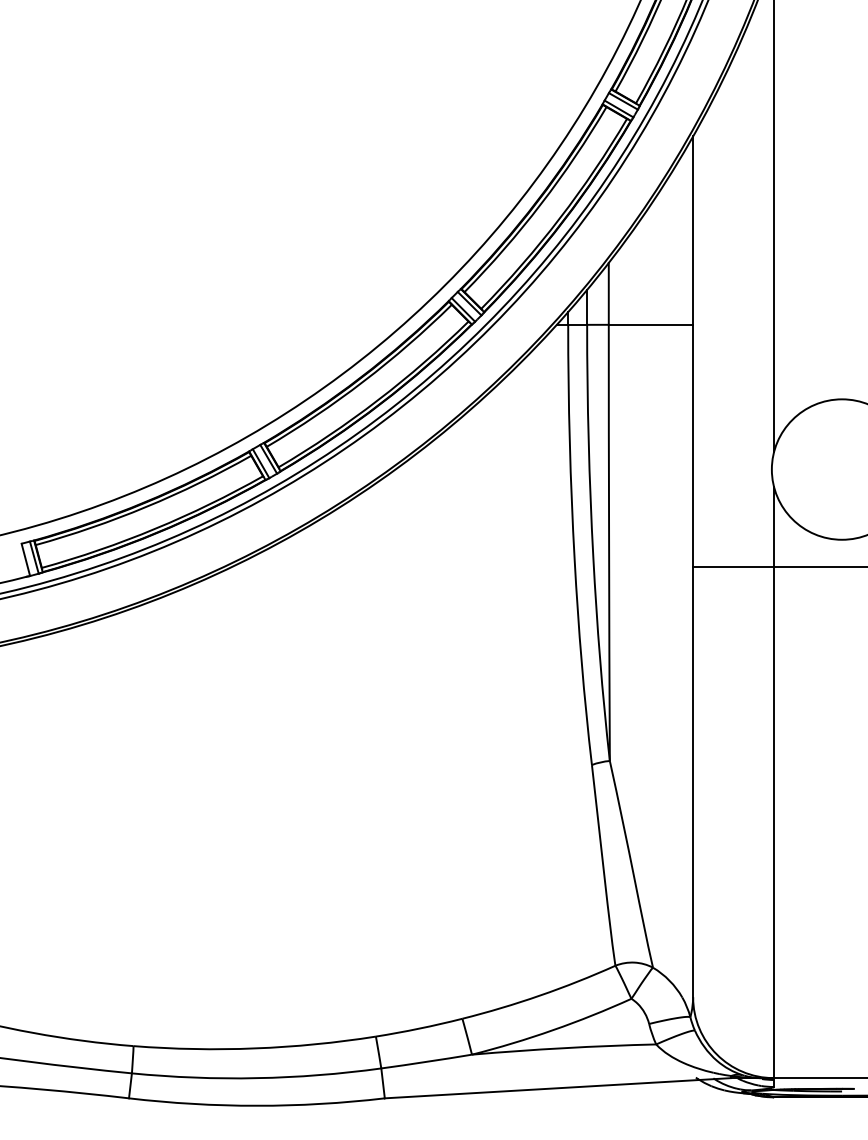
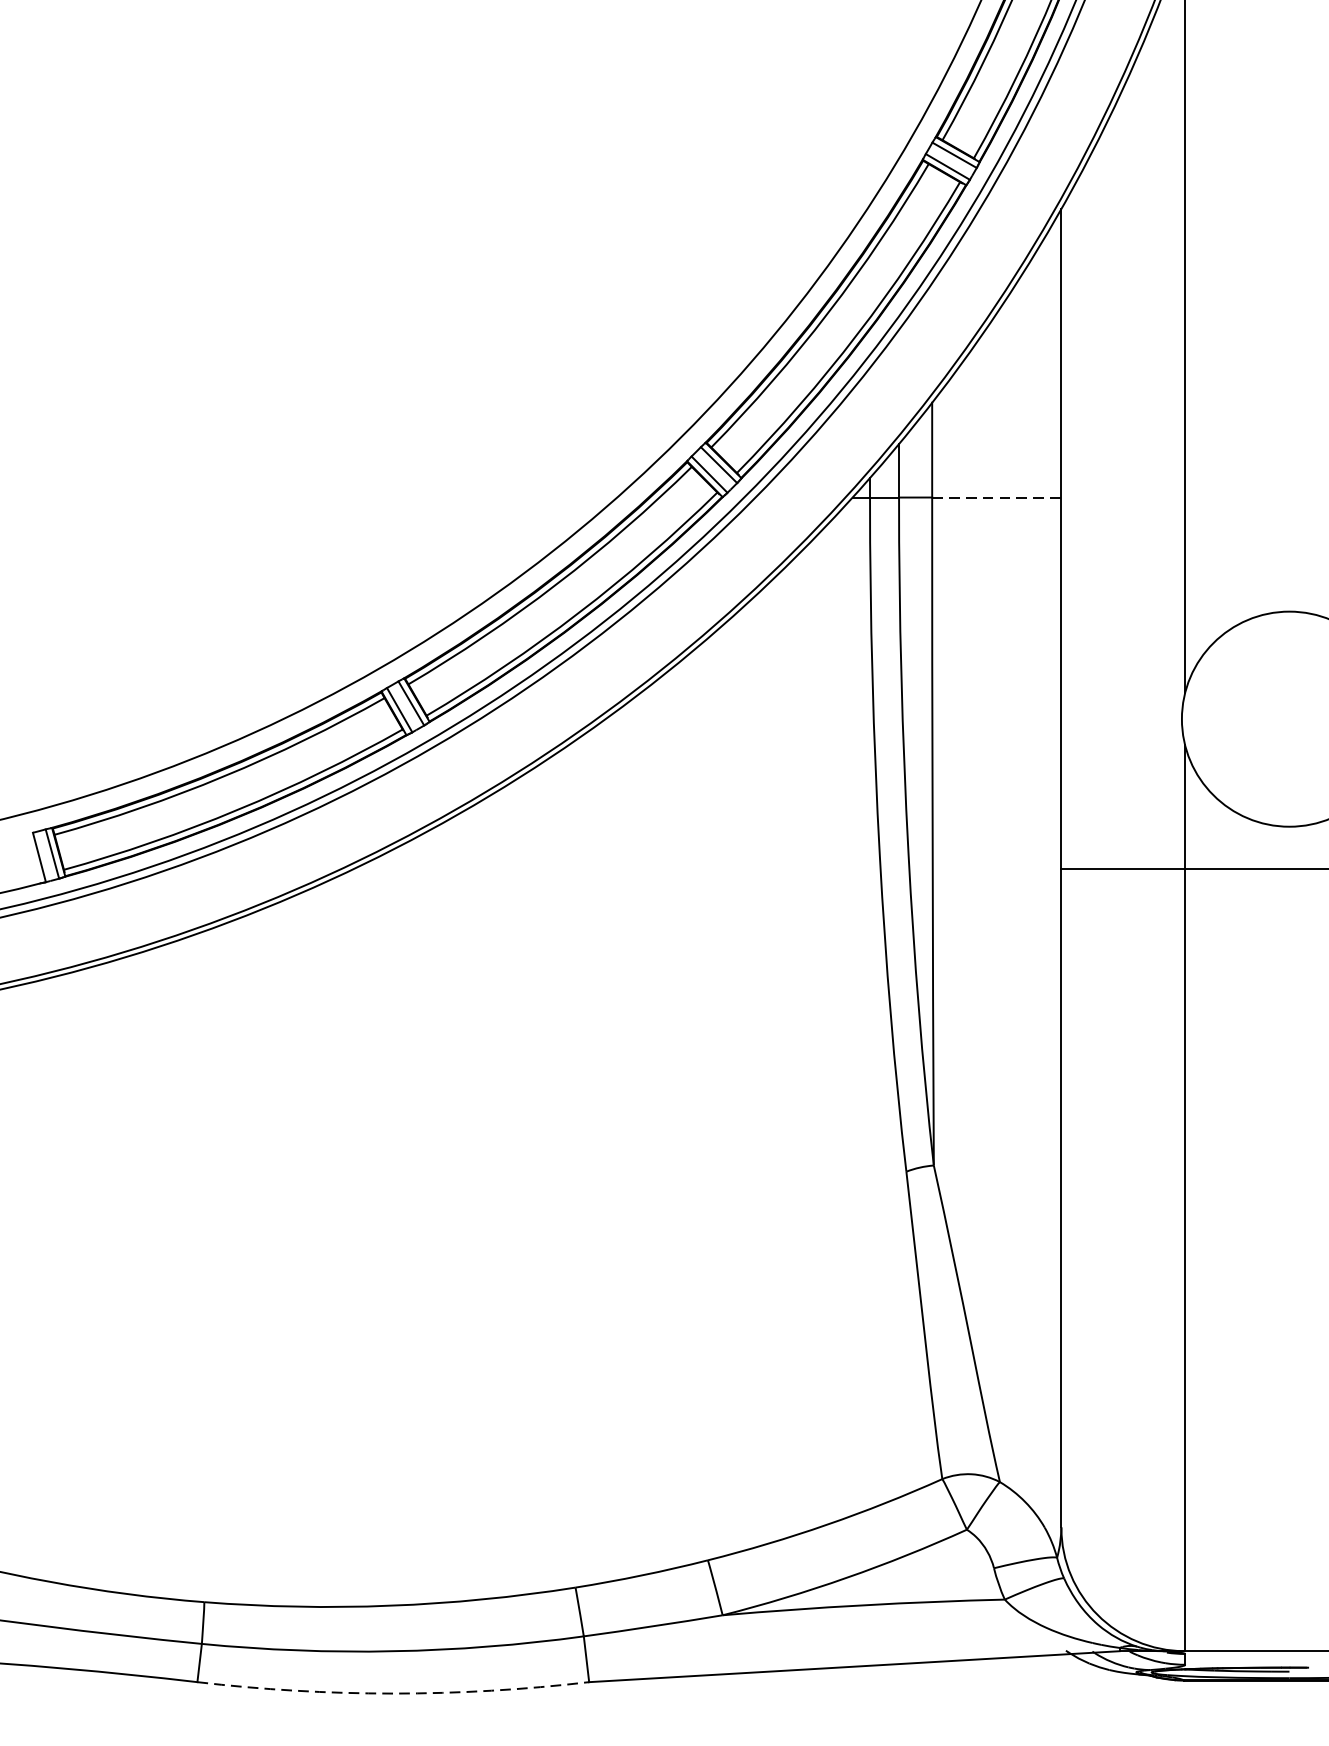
line: (651, 324) -> (997, 497), solid -> dashed
arc: (256, 1105) -> (392, 1693), solid -> dashed

